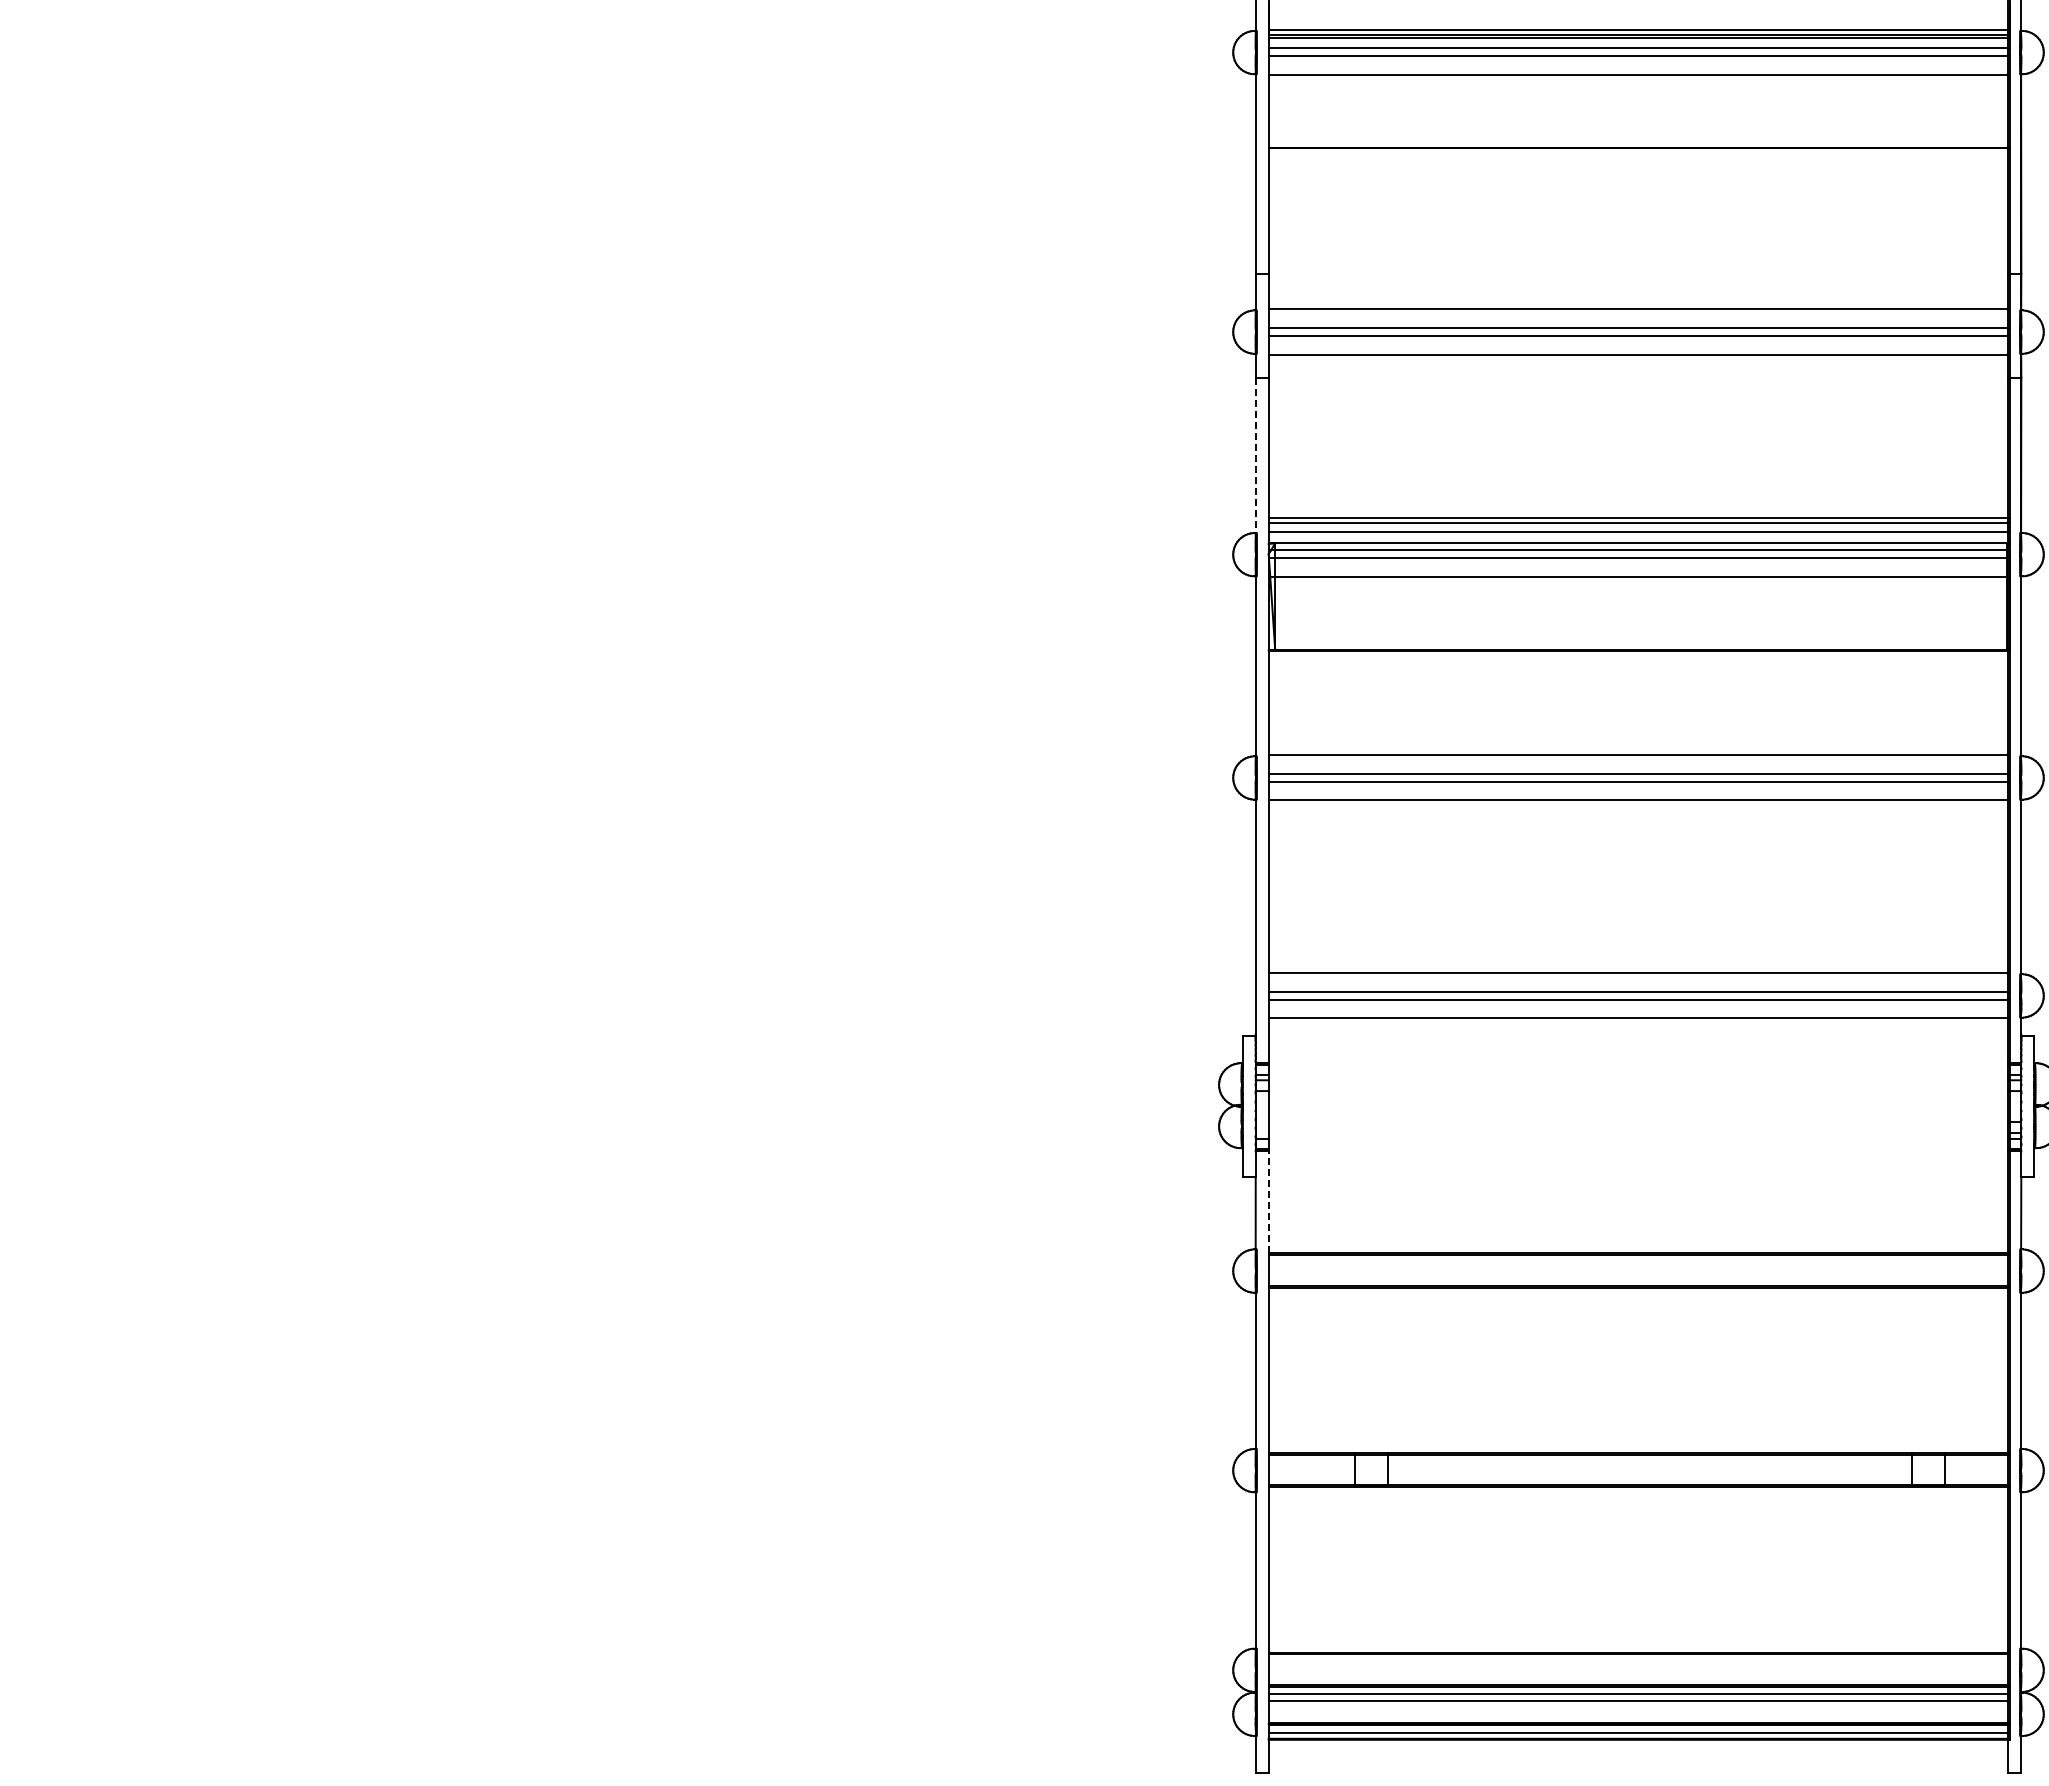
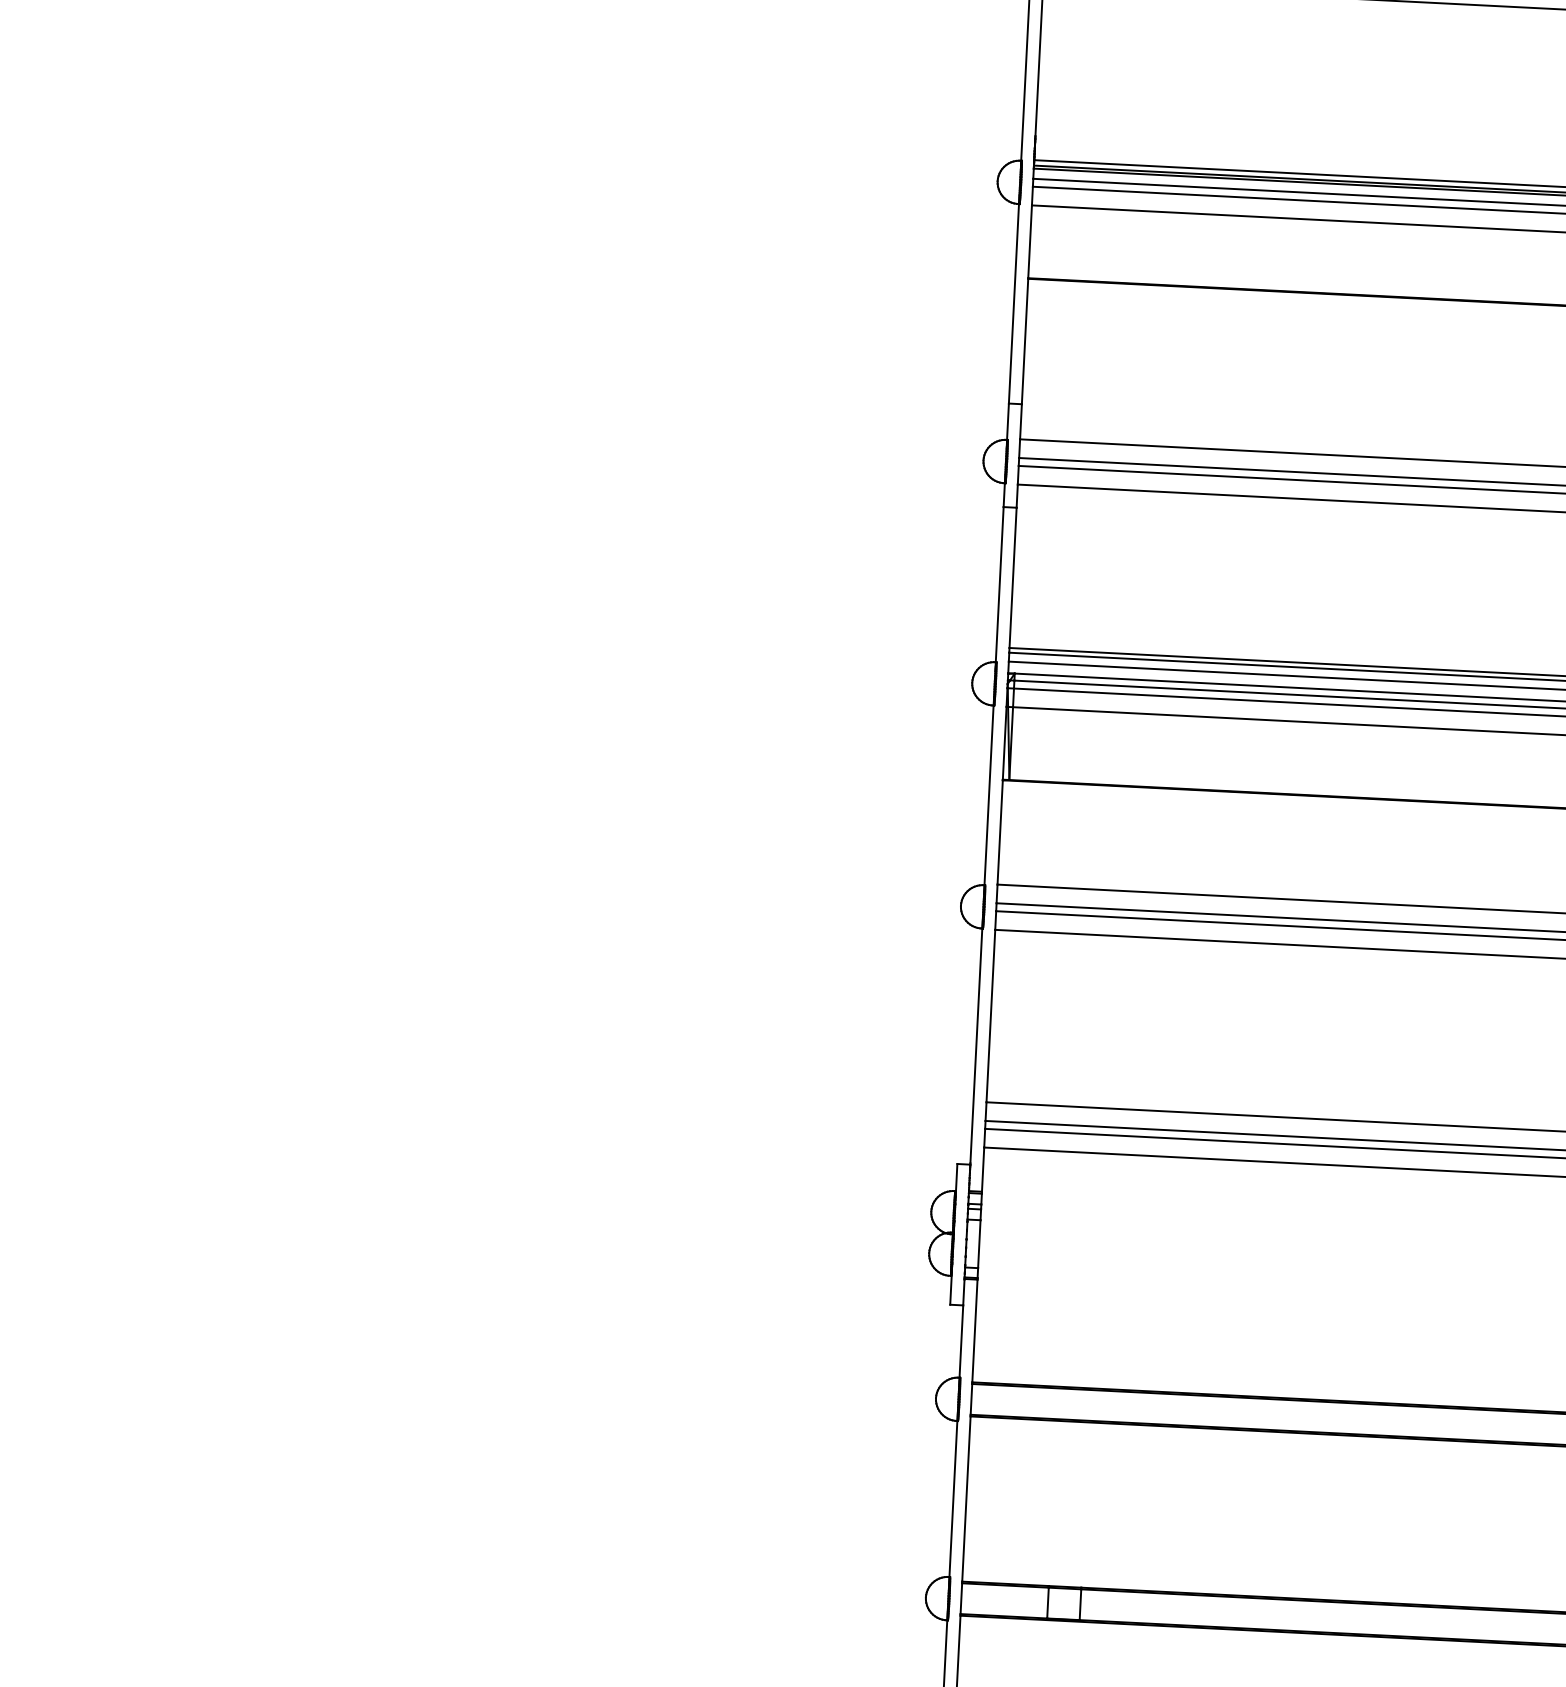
line: (1255, 455) -> (999, 584), dashed -> solid
line: (1268, 1201) -> (974, 1330), dashed -> solid

